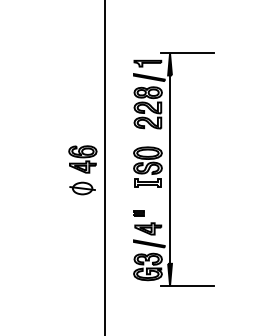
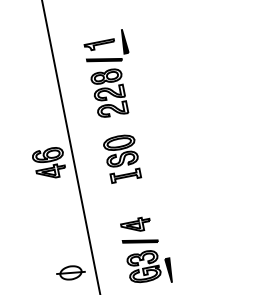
line: (187, 53) -> (140, 25), removed
line: (170, 169) -> (147, 155), removed
part: (82, 188) -> (70, 272), moved
part: (138, 213) -> (121, 210), removed
line: (187, 285) -> (190, 278), removed

